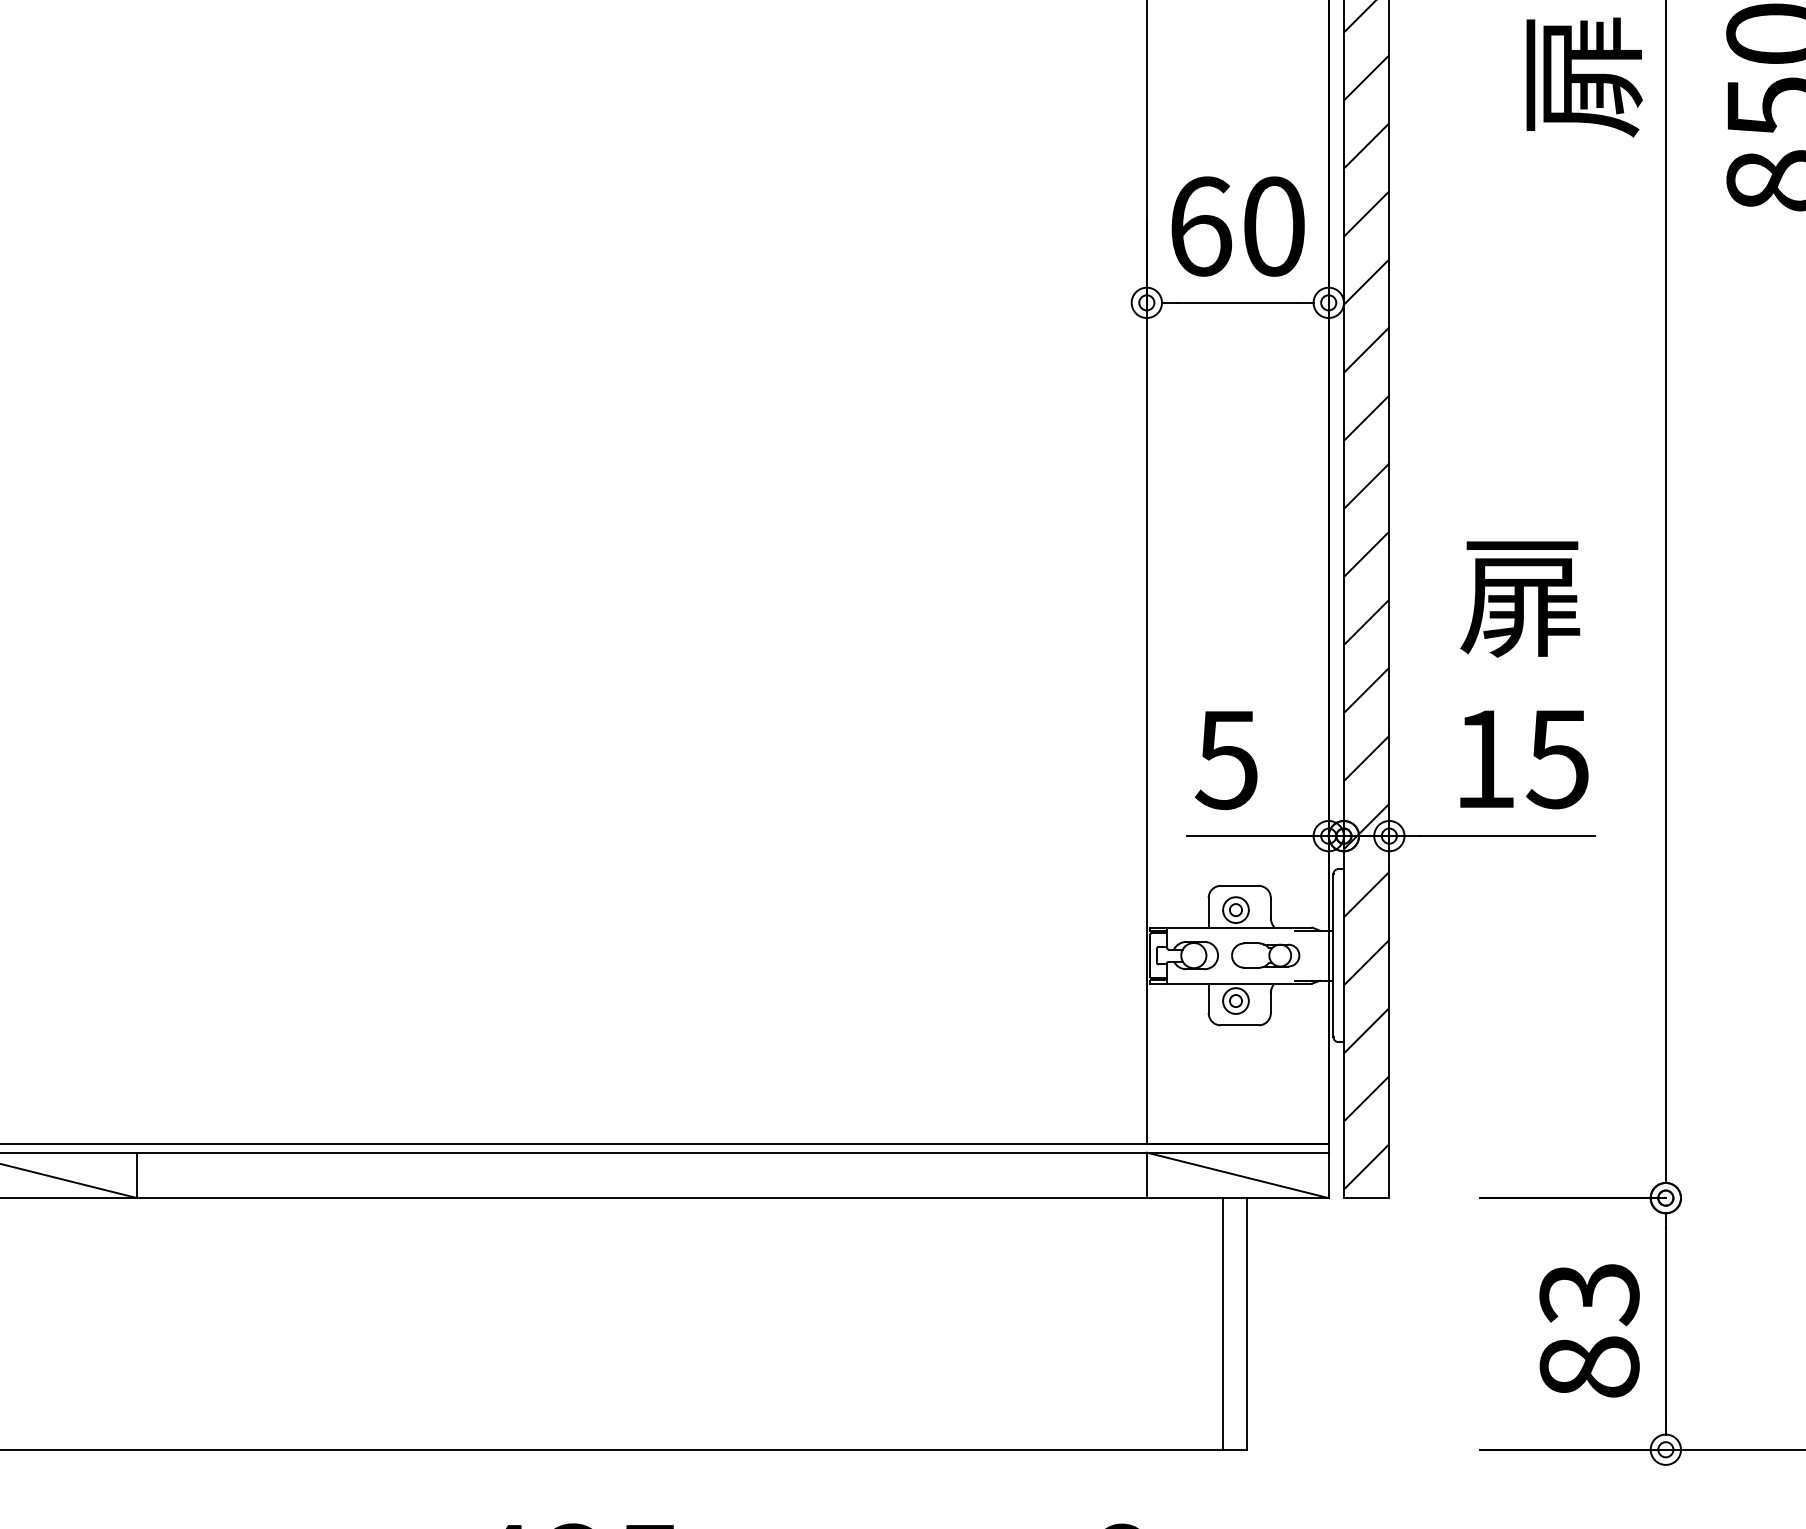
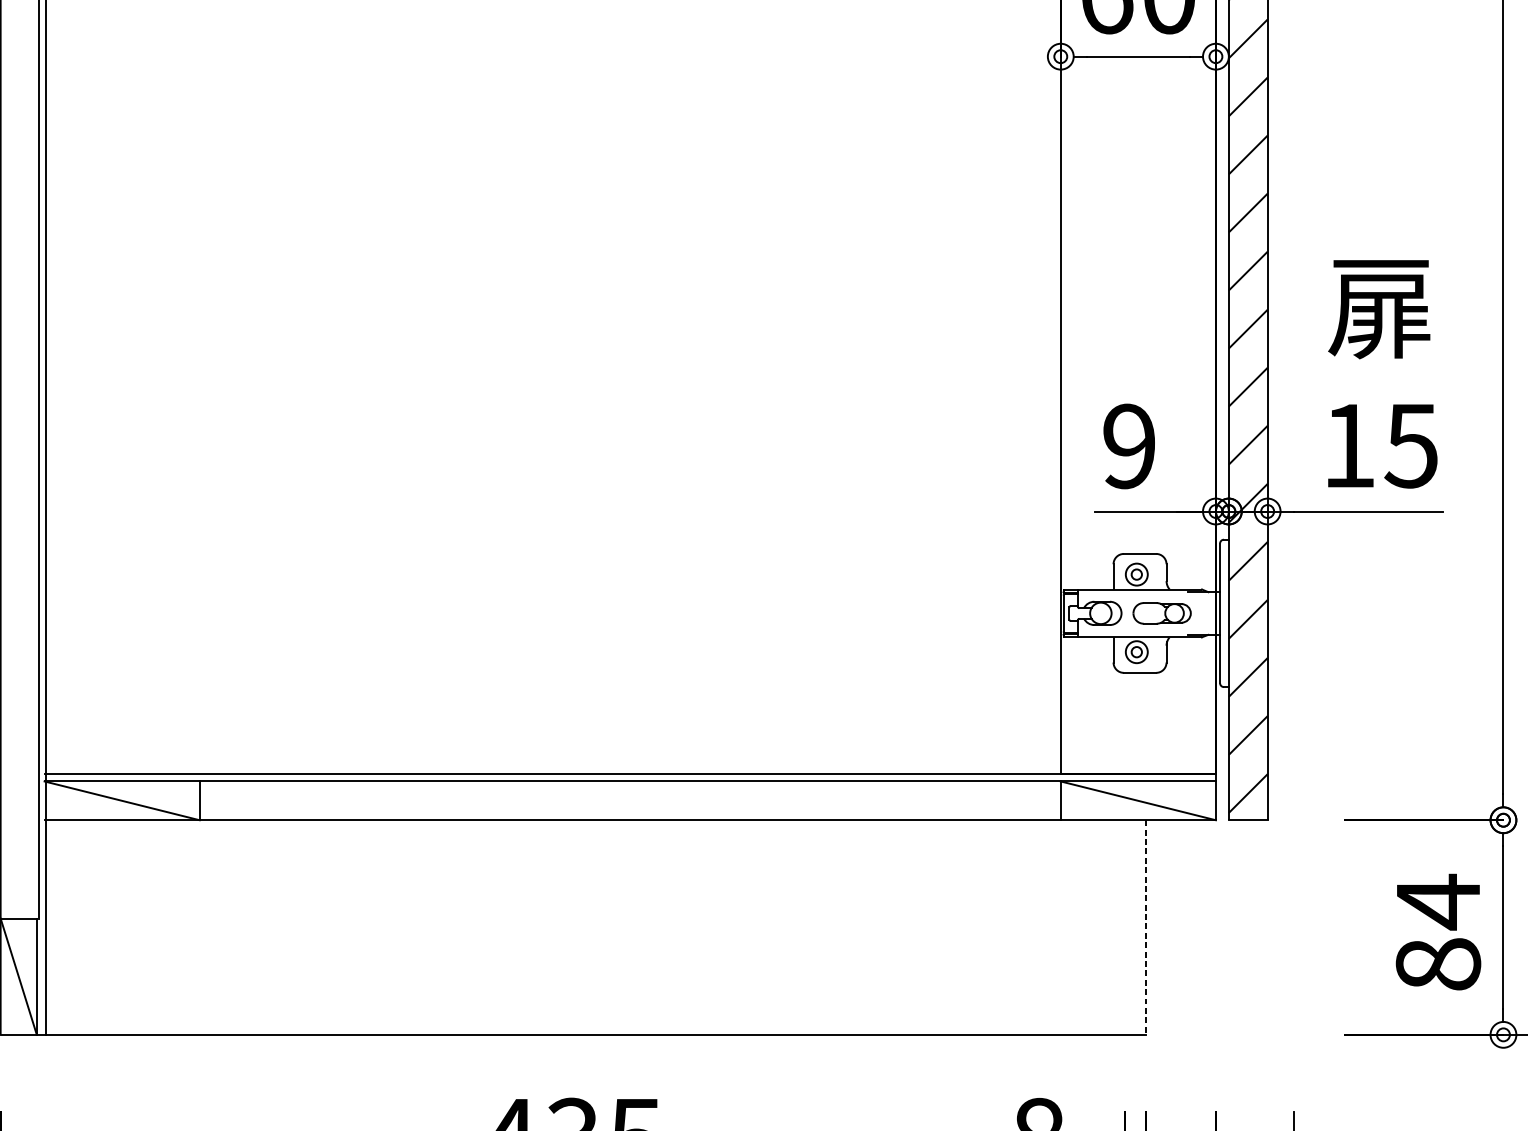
text: (1225, 759) -> (1127, 446), 5 -> 9
text: (1589, 1294) -> (1438, 902), 83 -> 84
line: (1222, 1323) -> (1125, 927), removed
line: (1246, 1323) -> (1145, 927), solid -> dashed

